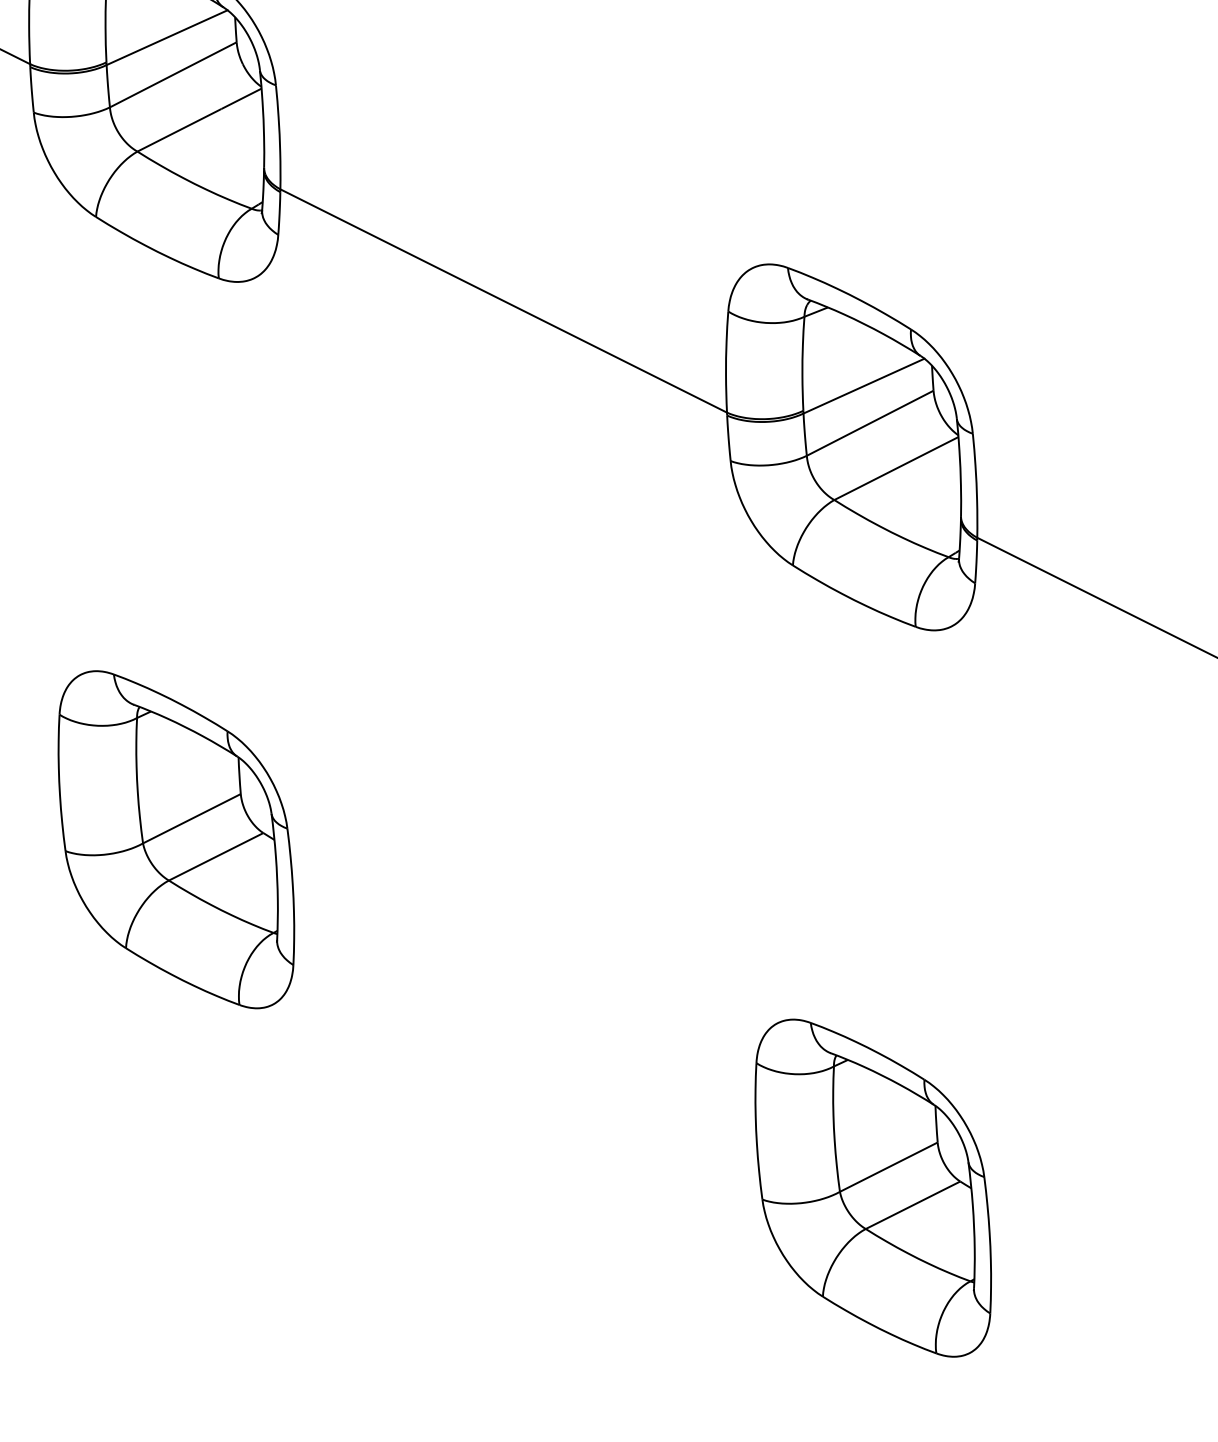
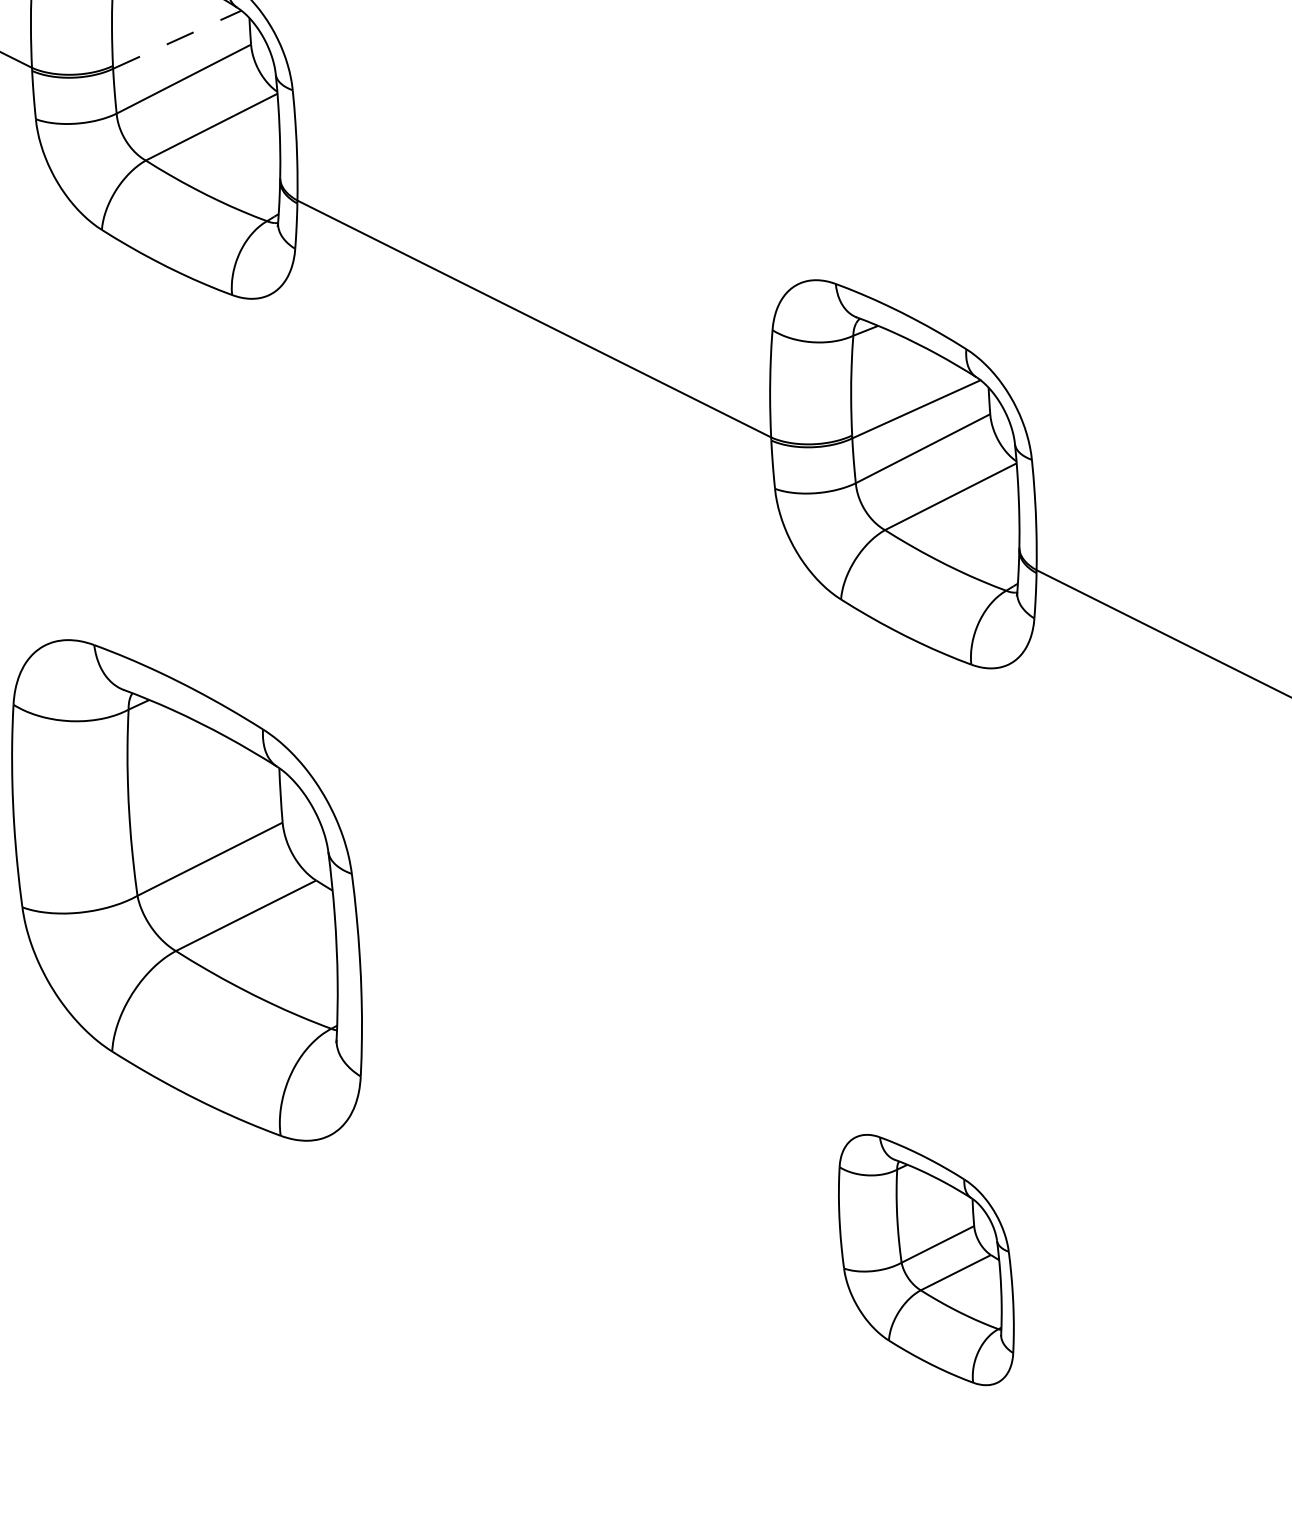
line: (167, 37) -> (177, 39), solid -> dashed
part: (176, 839) -> (187, 890), size x1.4
part: (873, 1187) -> (926, 1259), size x0.7

